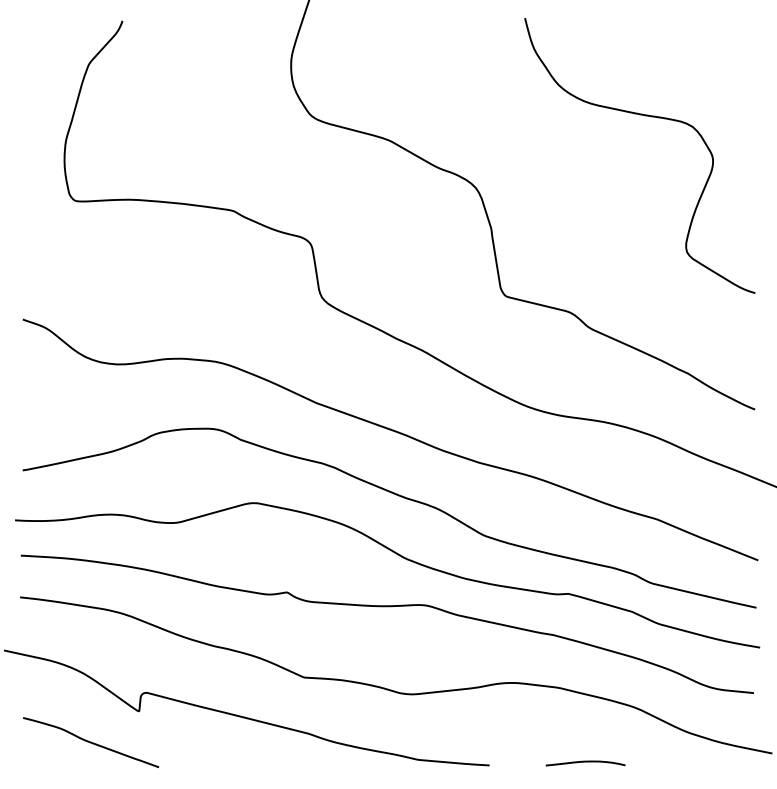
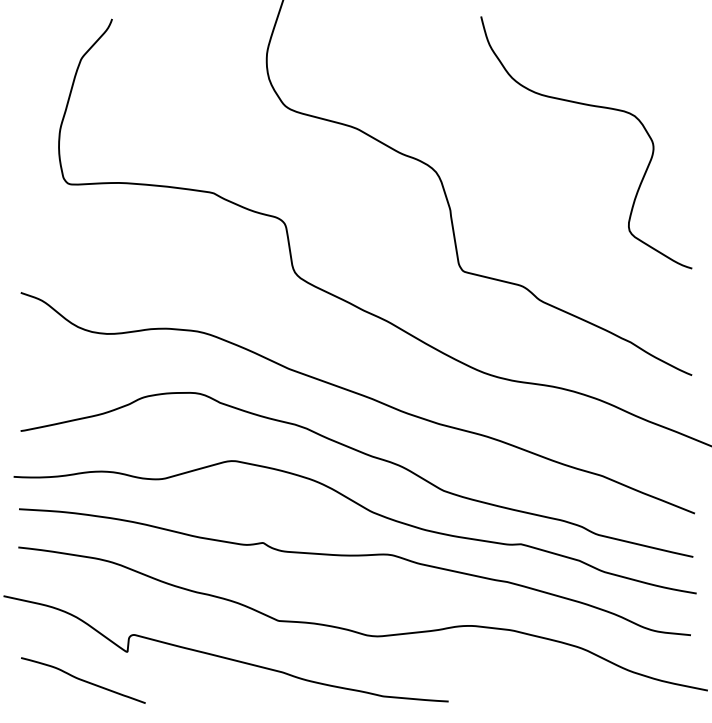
curve: (585, 762) -> (536, 698), removed

